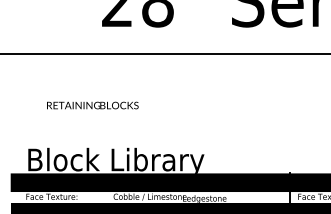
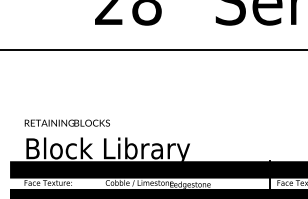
text: (91, 104) -> (66, 122), moved

